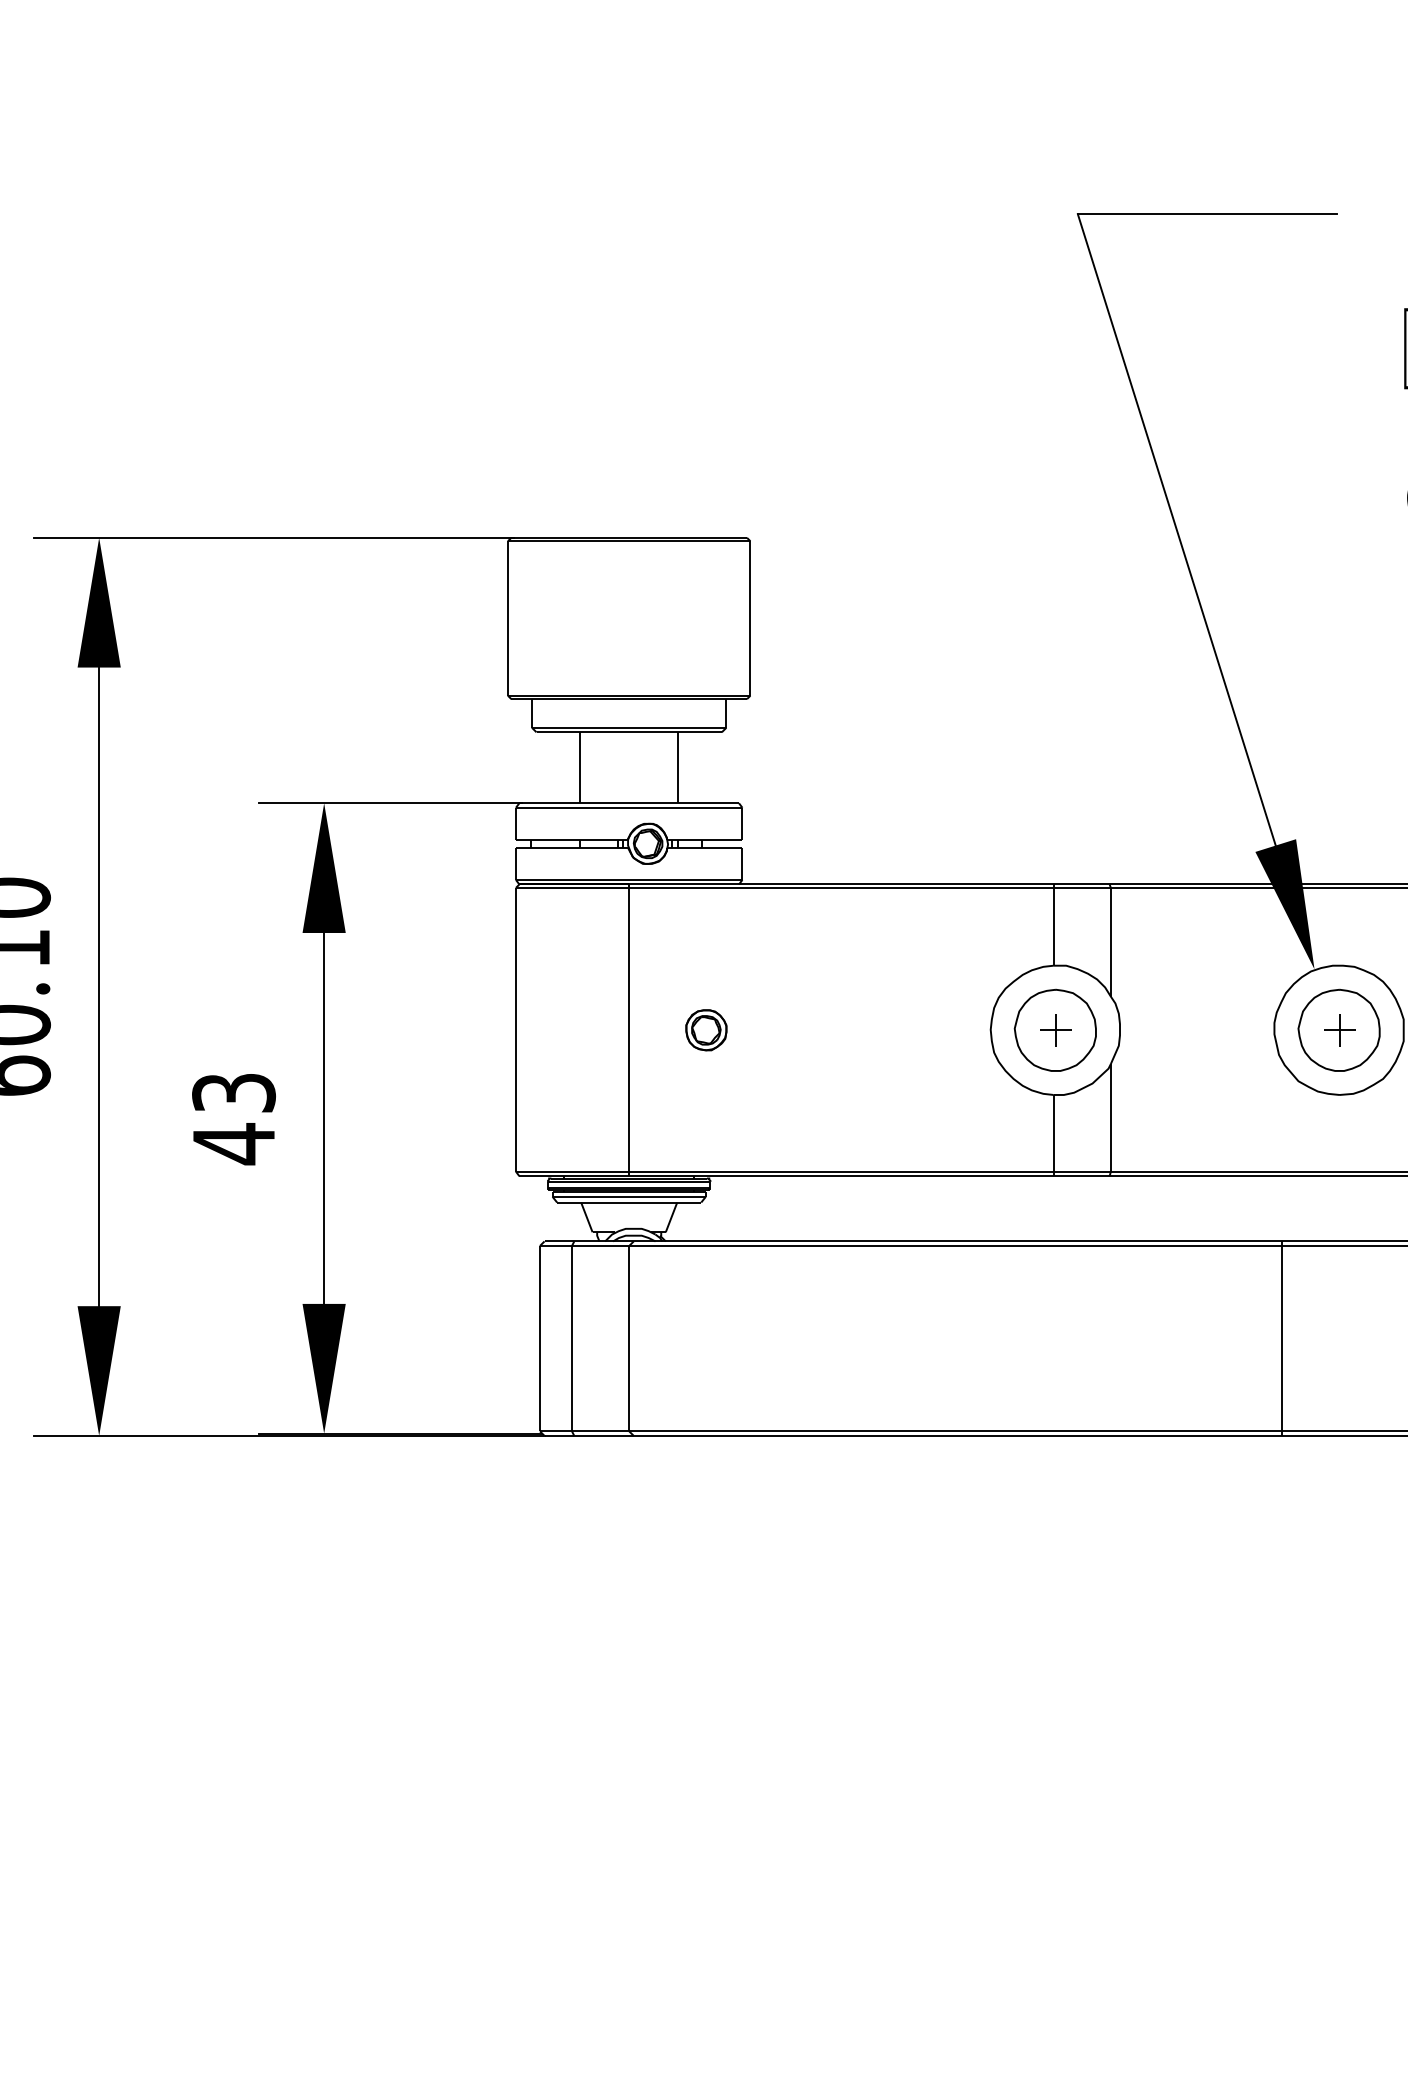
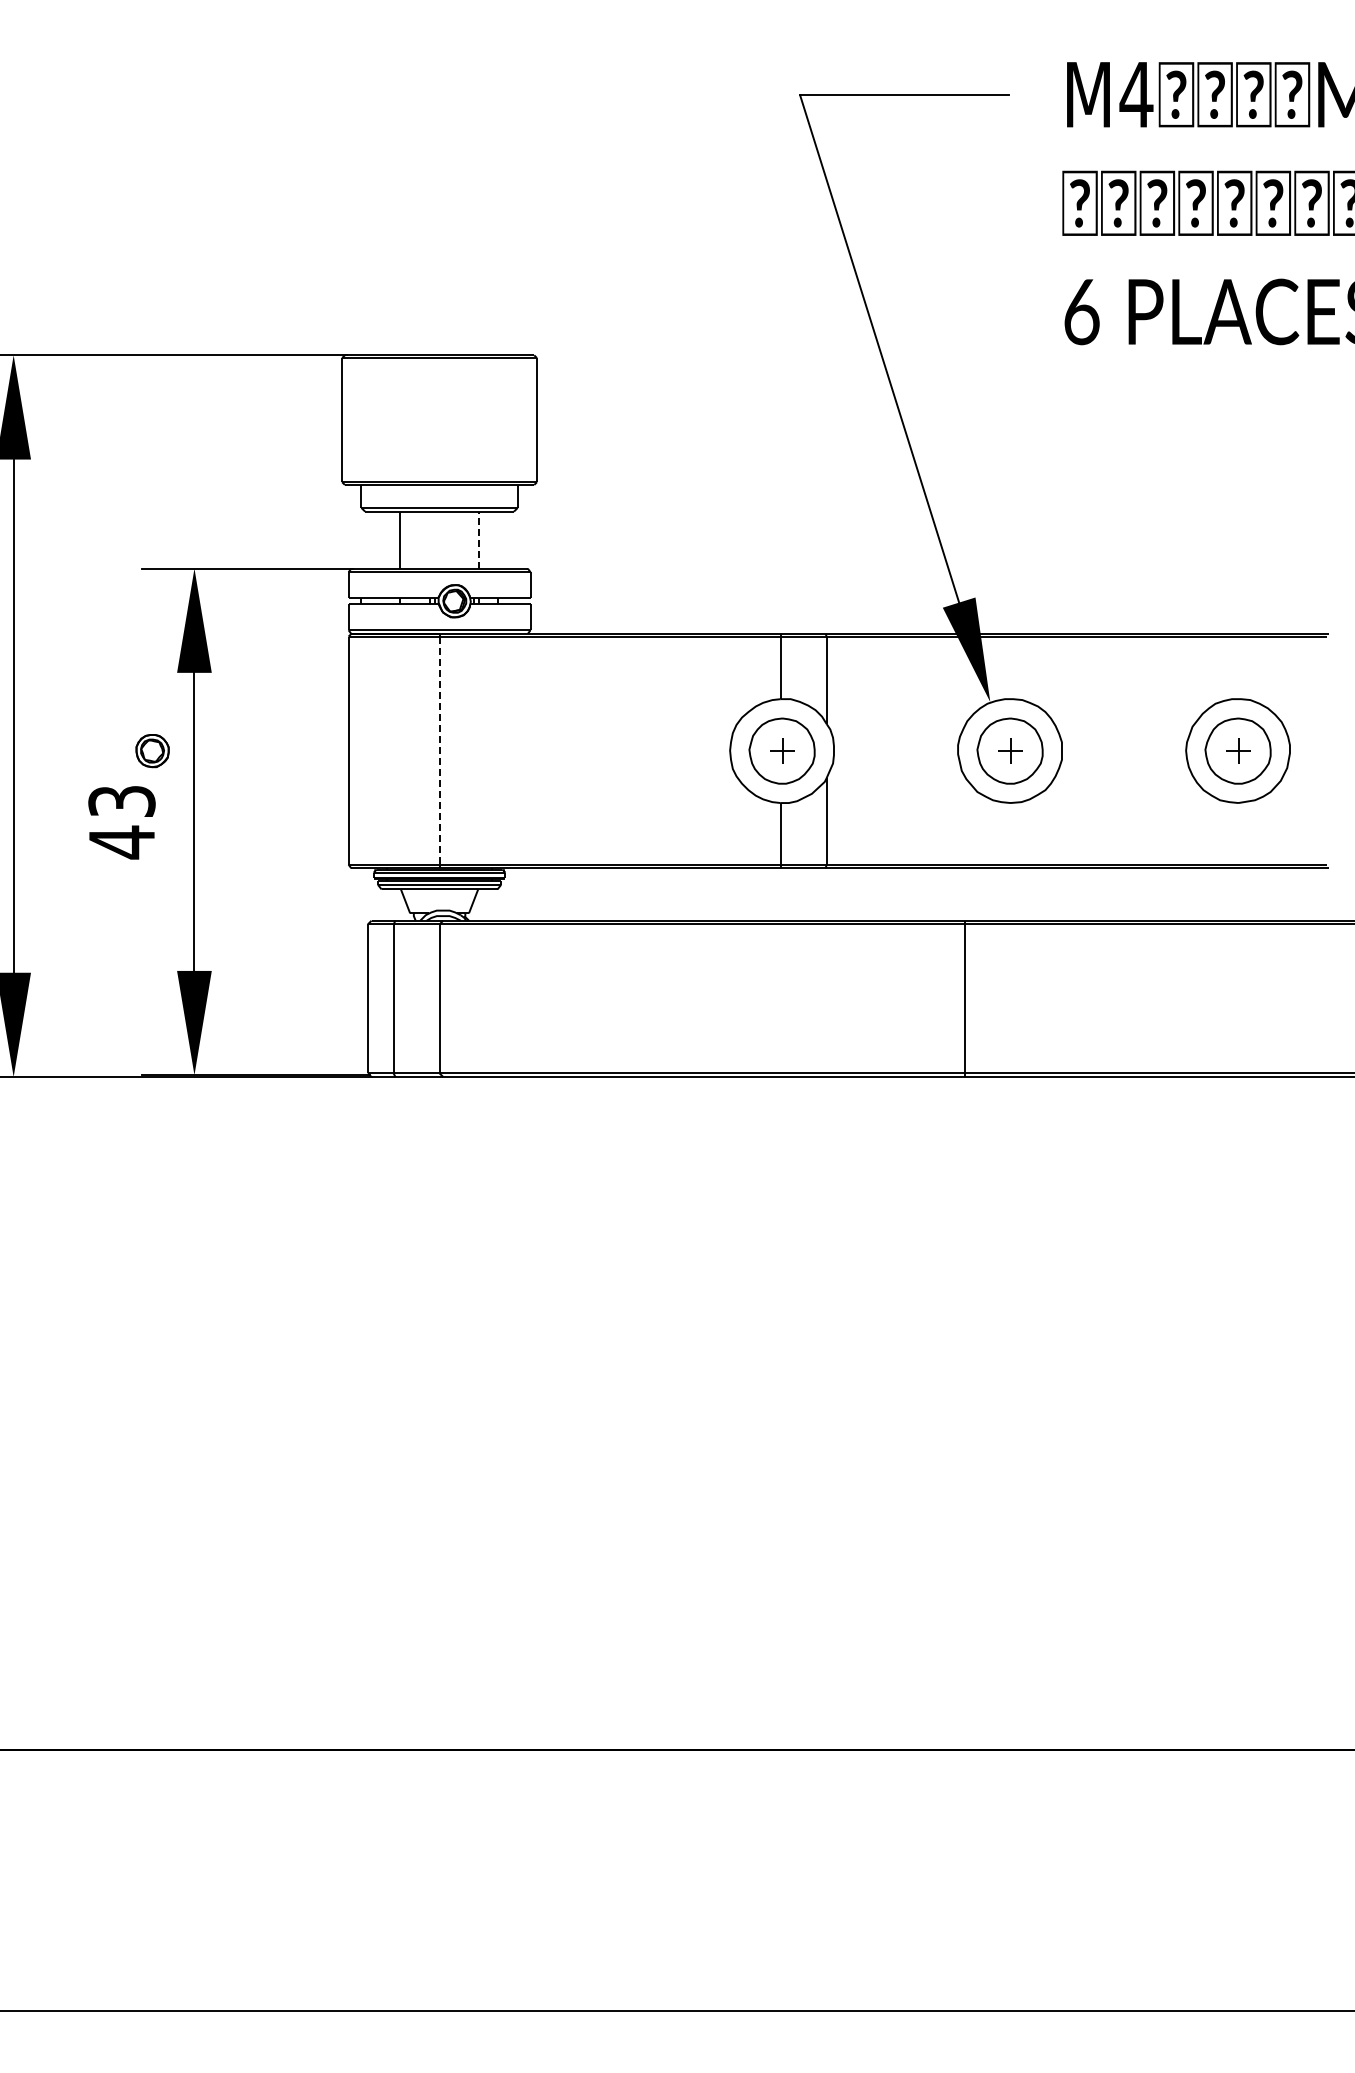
line: (678, 767) -> (479, 539), solid -> dashed
line: (629, 1029) -> (439, 750), solid -> dashed
part: (706, 1030) -> (152, 751), moved

